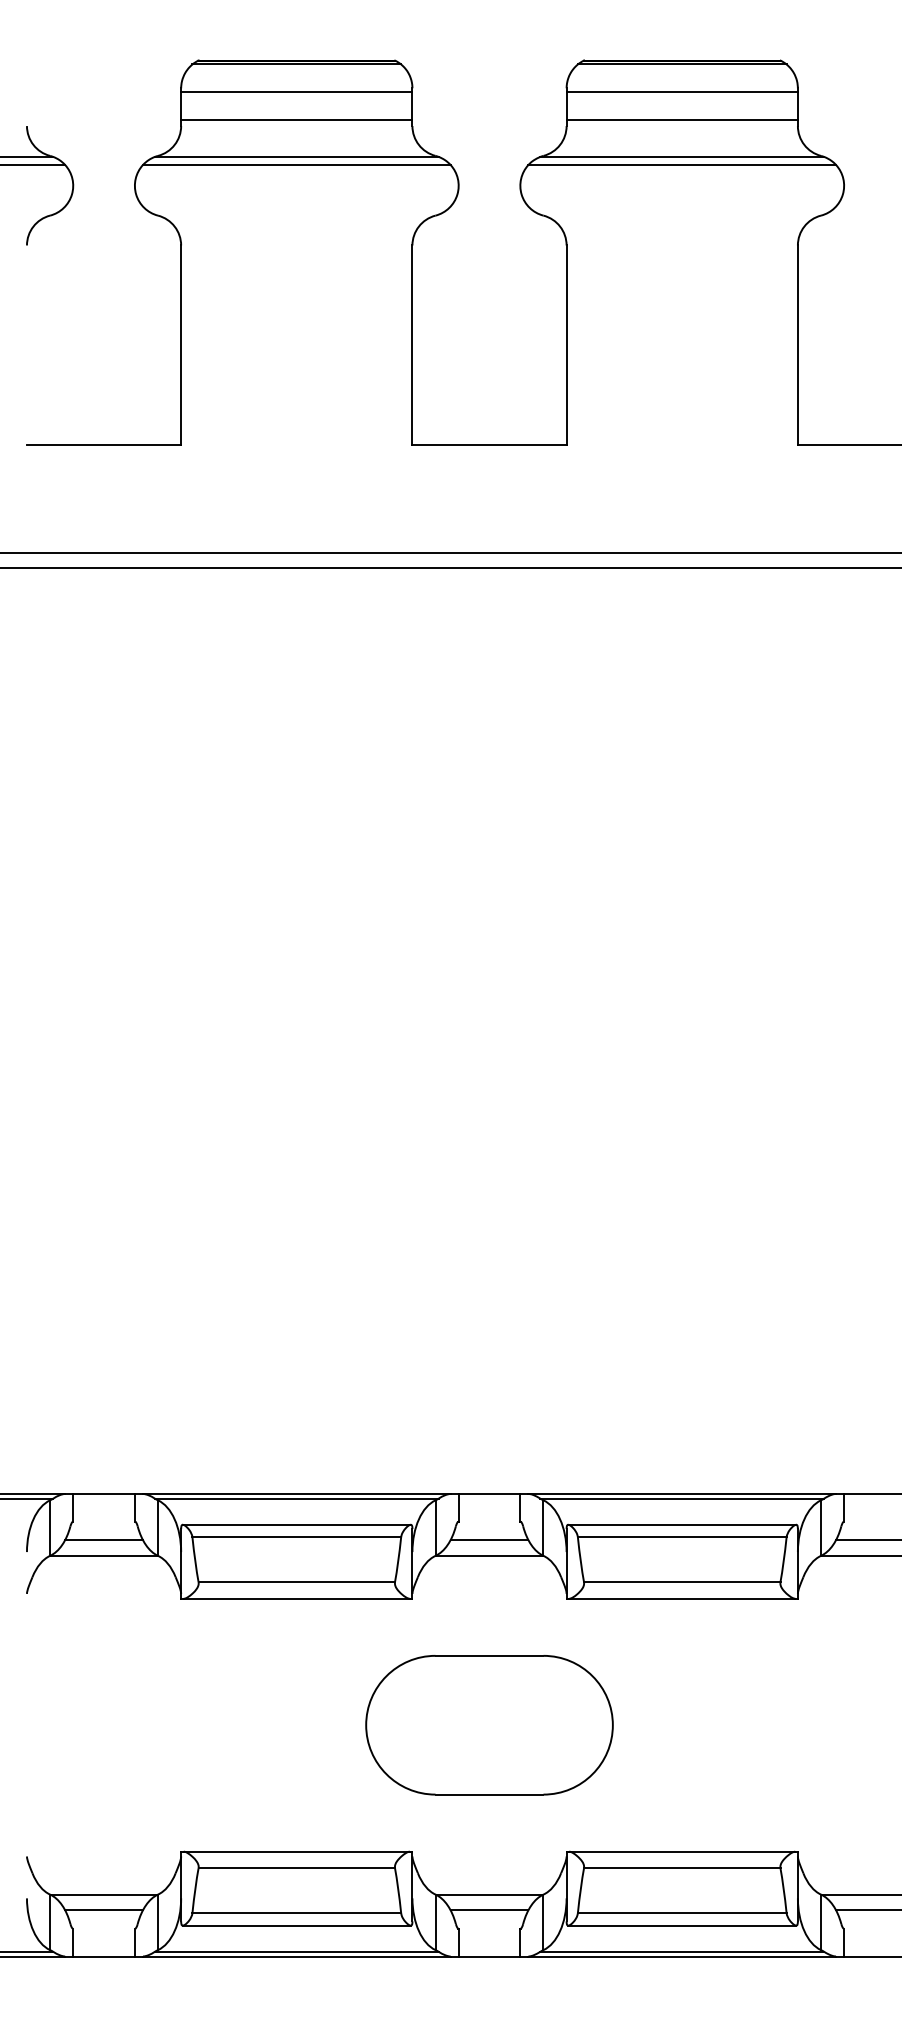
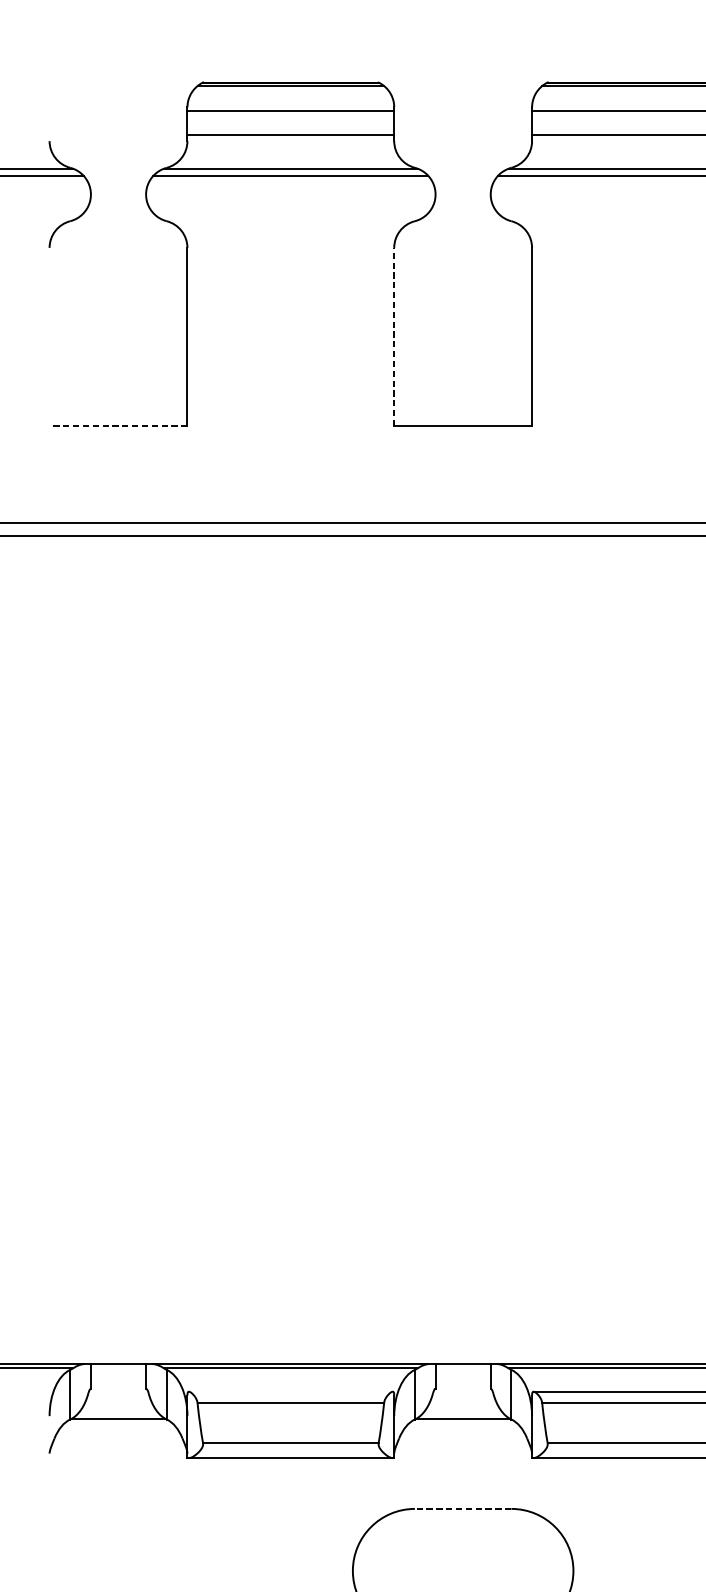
line: (412, 345) -> (394, 337), solid -> dashed
line: (103, 444) -> (118, 425), solid -> dashed
line: (296, 1524) -> (290, 1391), removed
line: (104, 1540) -> (118, 1405), removed
line: (489, 1540) -> (463, 1405), removed
line: (489, 1655) -> (463, 1508), solid -> dashed

